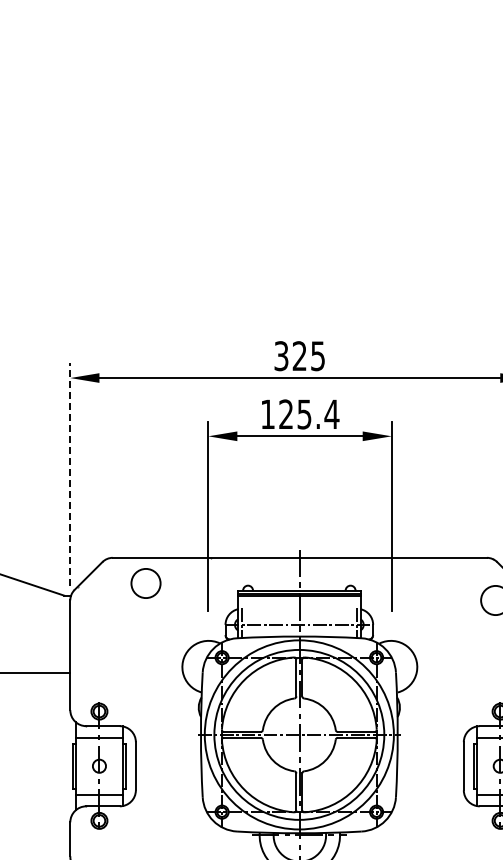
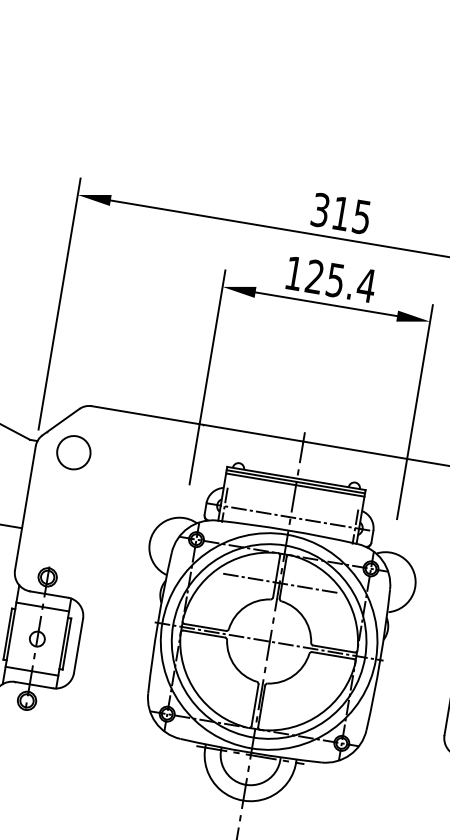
text: (299, 355) -> (341, 212), 325 -> 315
line: (70, 474) -> (59, 304), dashed -> solid
circle: (145, 583) -> (73, 452), moved
line: (299, 683) -> (279, 583), added

